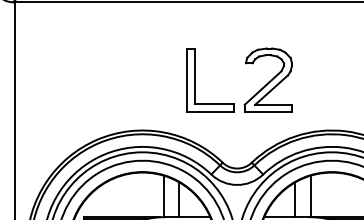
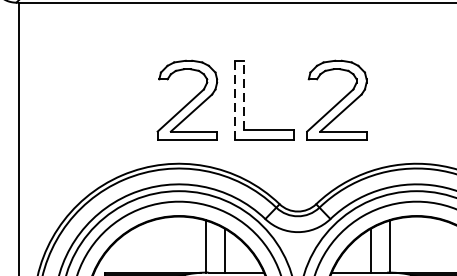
line: (194, 76) -> (244, 95), solid -> dashed
part: (148, 79) -> (186, 99), added
line: (186, 80) -> (234, 100), solid -> dashed

